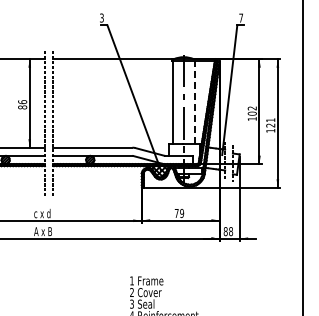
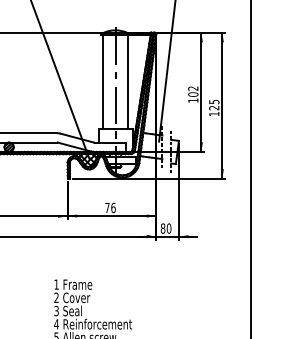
line: (195, 101) -> (128, 80), dashed -> solid
text: (270, 120) -> (213, 102), 121 -> 125
text: (182, 213) -> (113, 208), 79 -> 76
text: (231, 231) -> (169, 228), 88 -> 80

